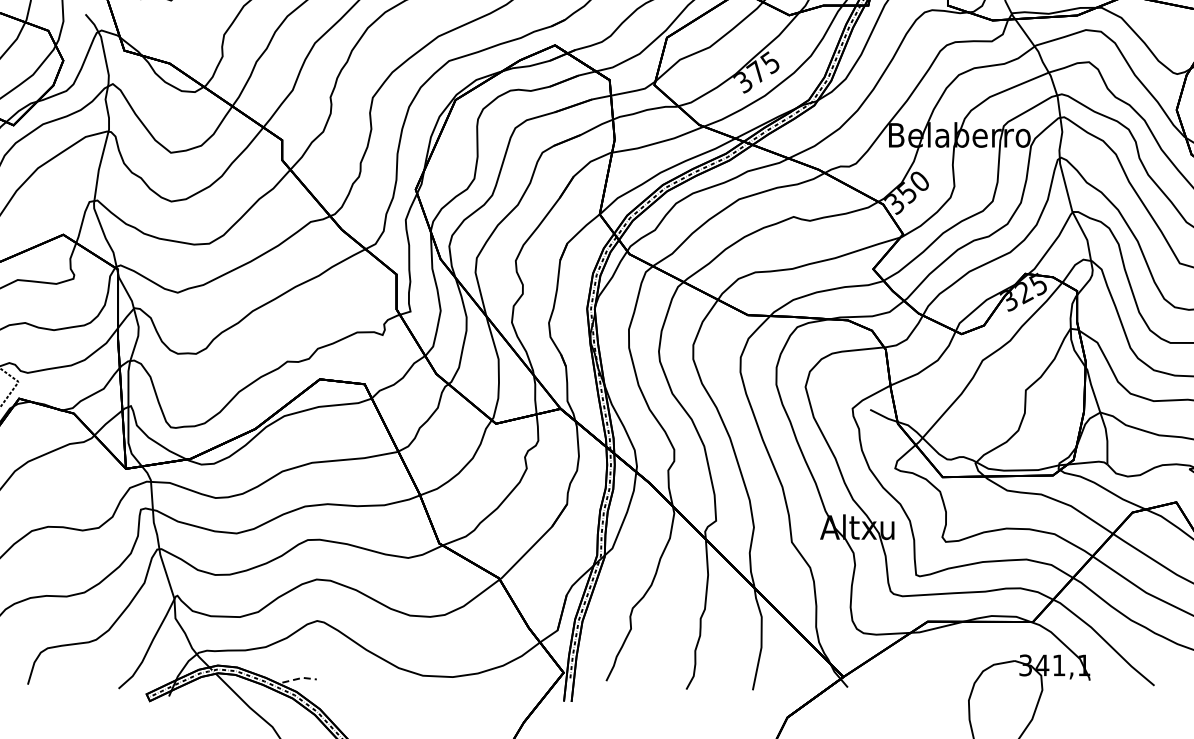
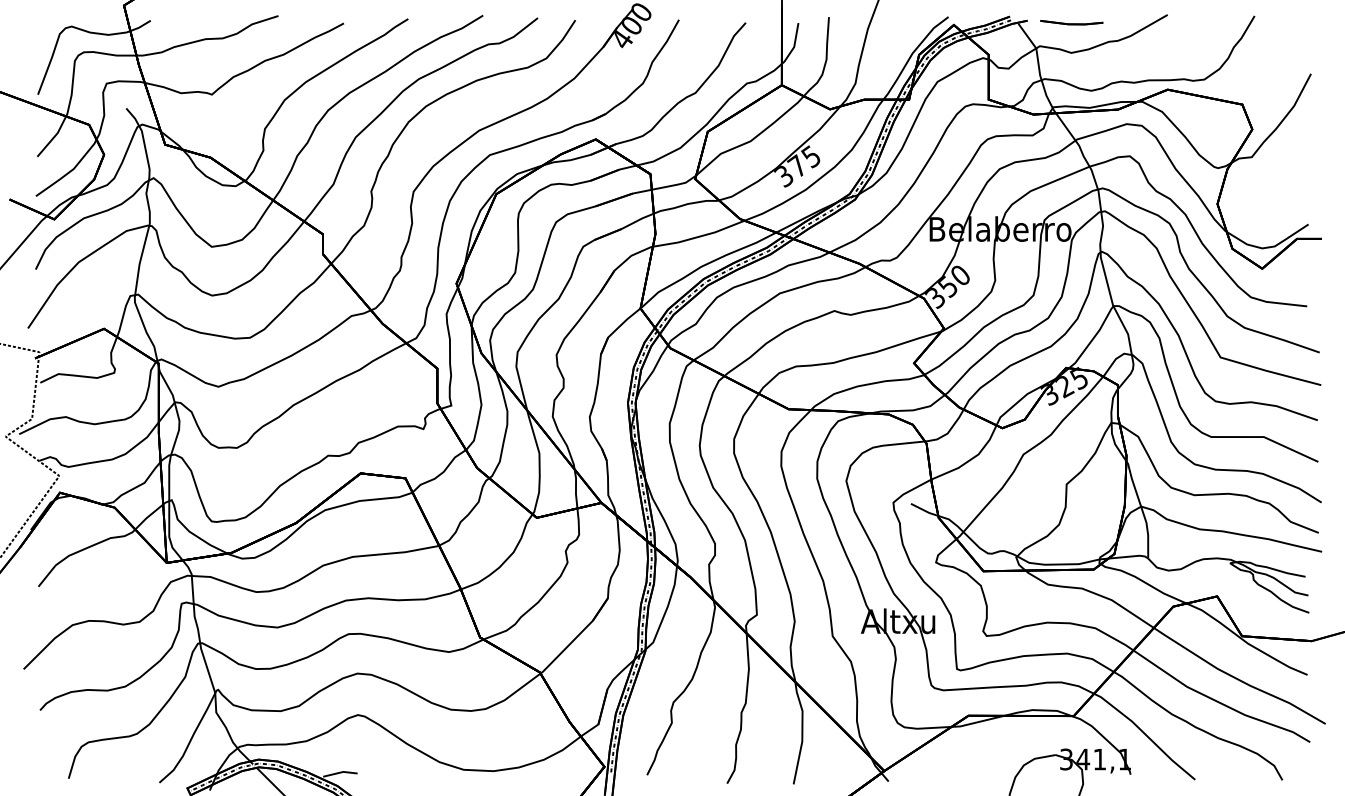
line: (300, 678) -> (341, 772), dashed -> solid

